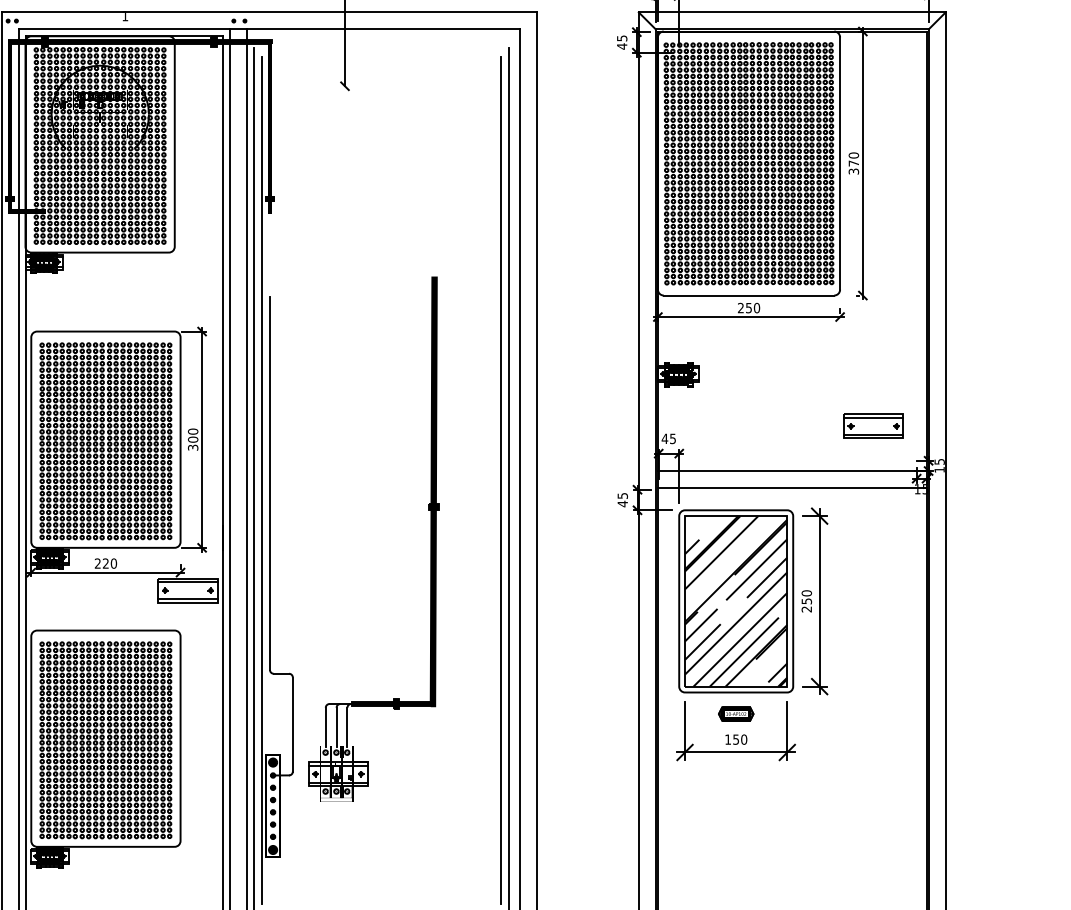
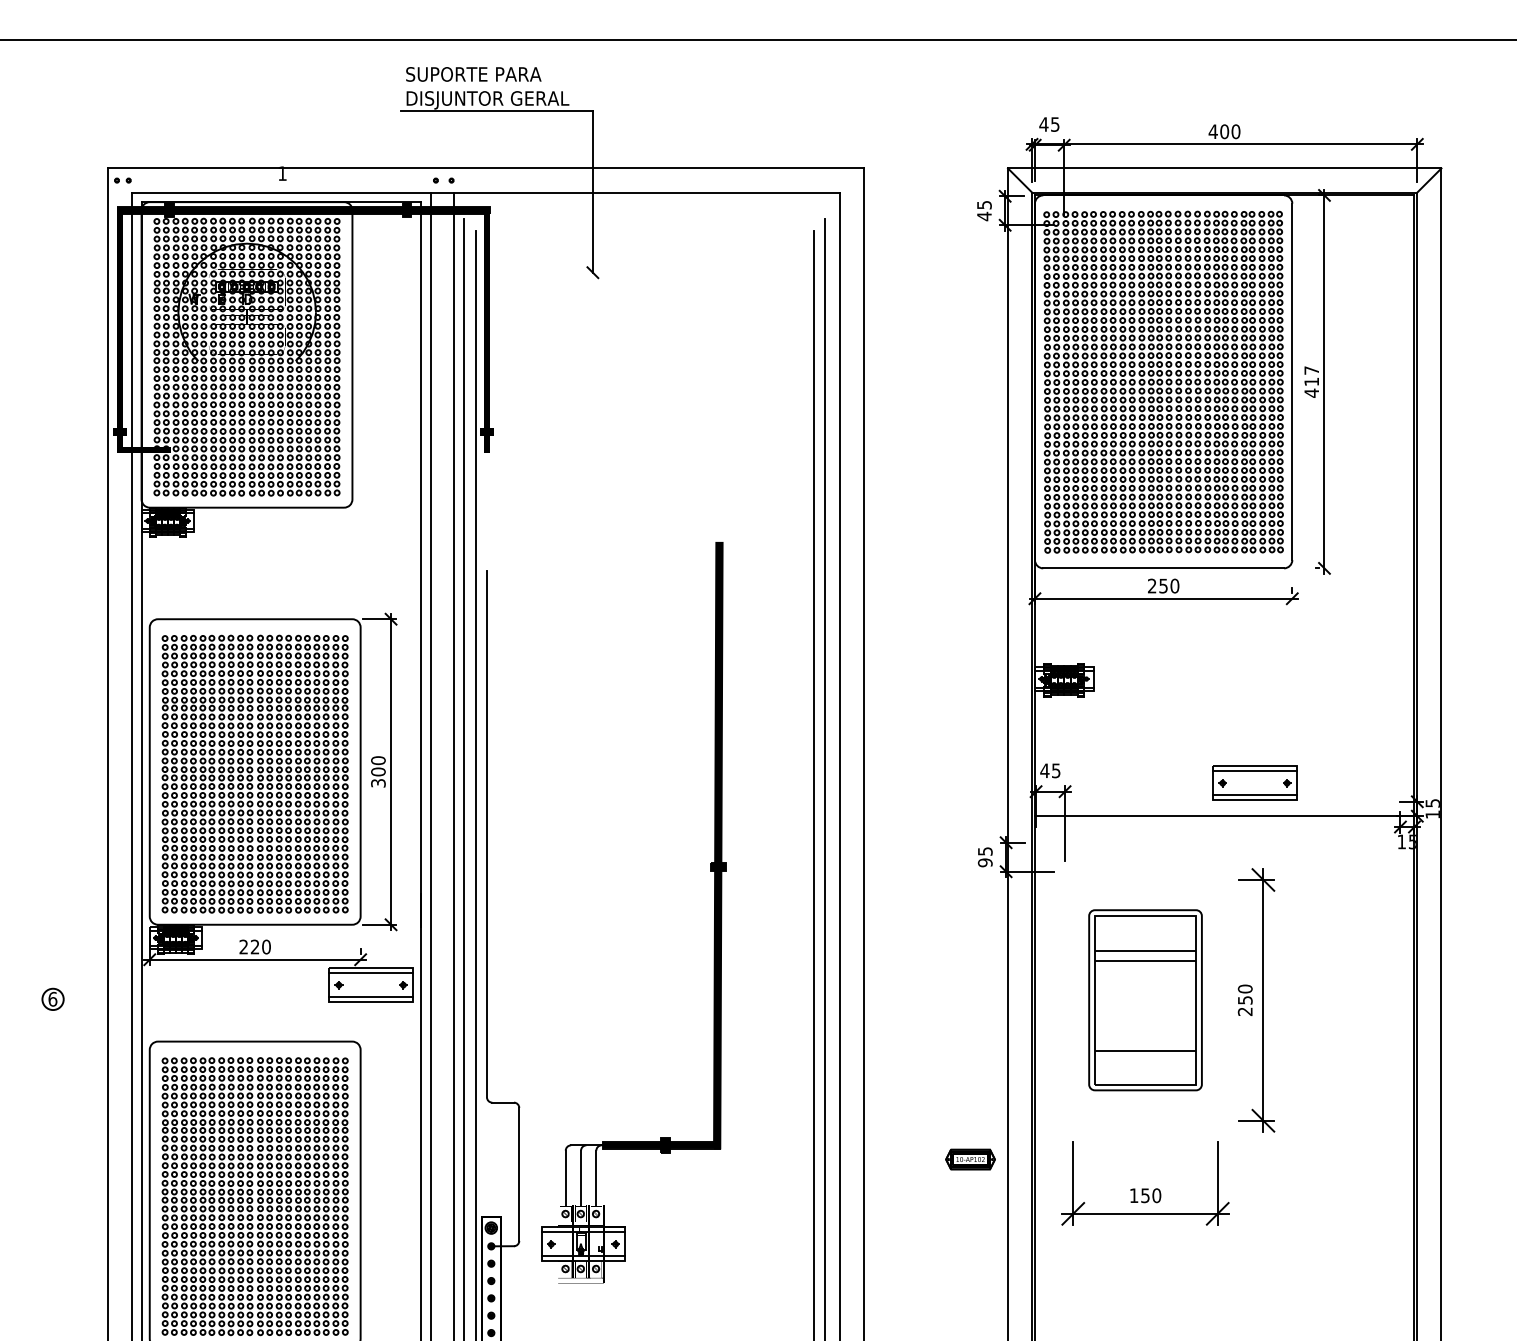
text: (853, 163) -> (1311, 381), 370 -> 417
part: (873, 425) -> (1254, 782), moved
line: (792, 488) -> (1224, 840), removed
text: (622, 503) -> (984, 862), 45 -> 95
part: (736, 600) -> (1145, 999), size x0.7
part: (736, 714) -> (970, 1159), moved

